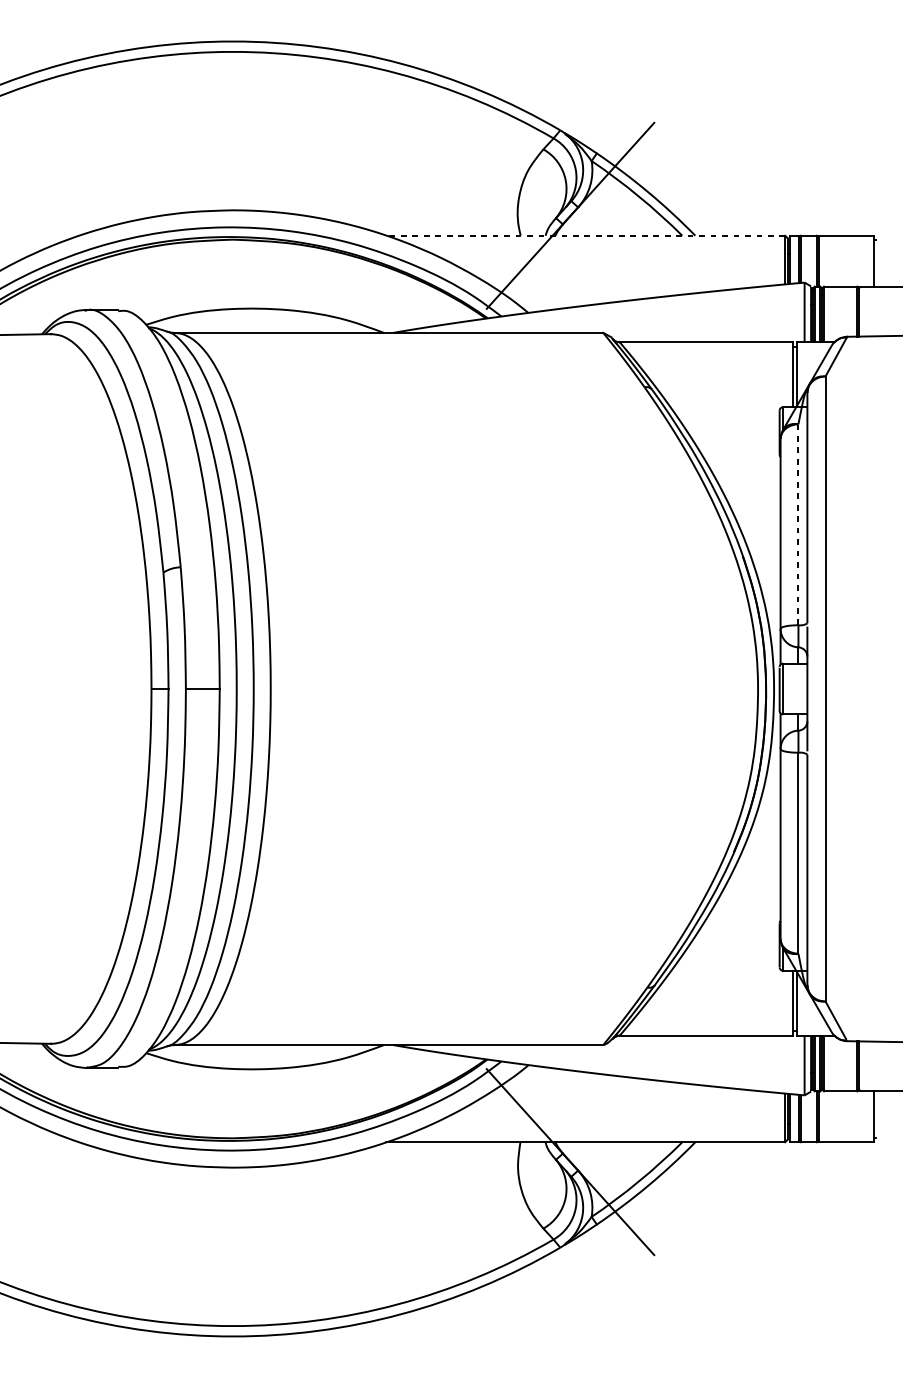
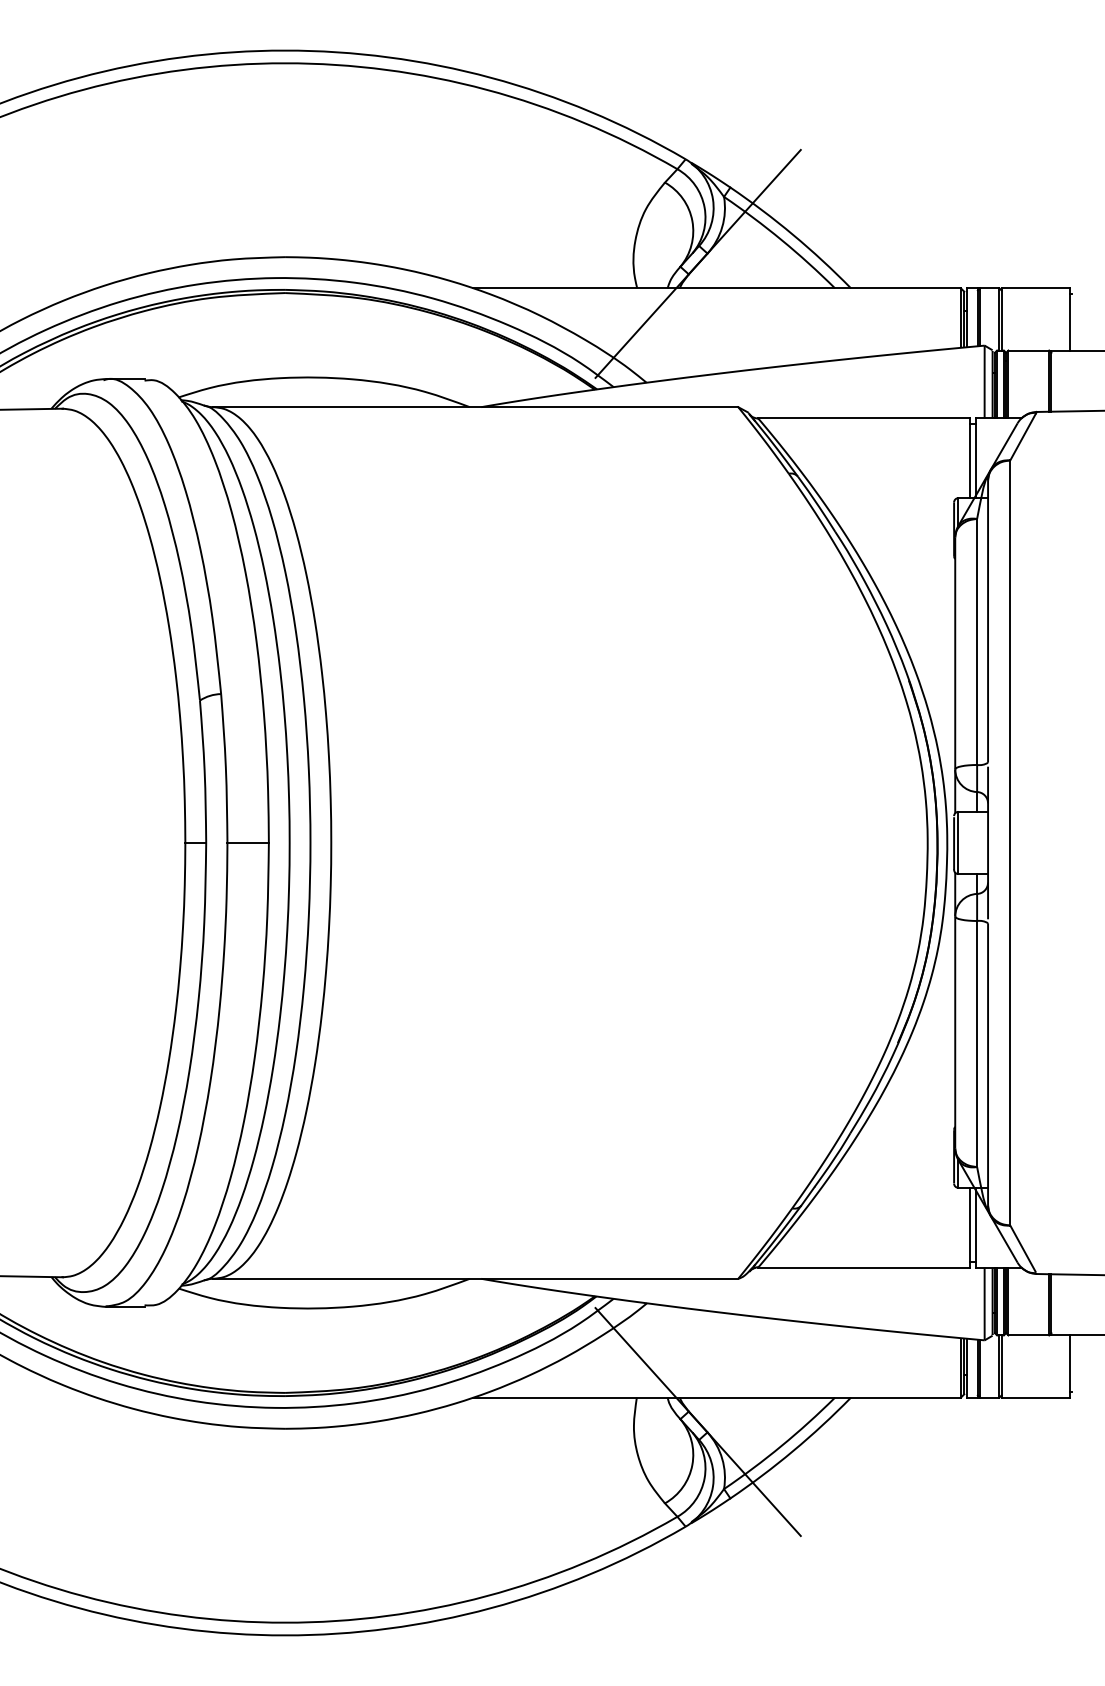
line: (586, 235) -> (717, 288), dashed -> solid
line: (798, 524) -> (977, 641), dashed -> solid

